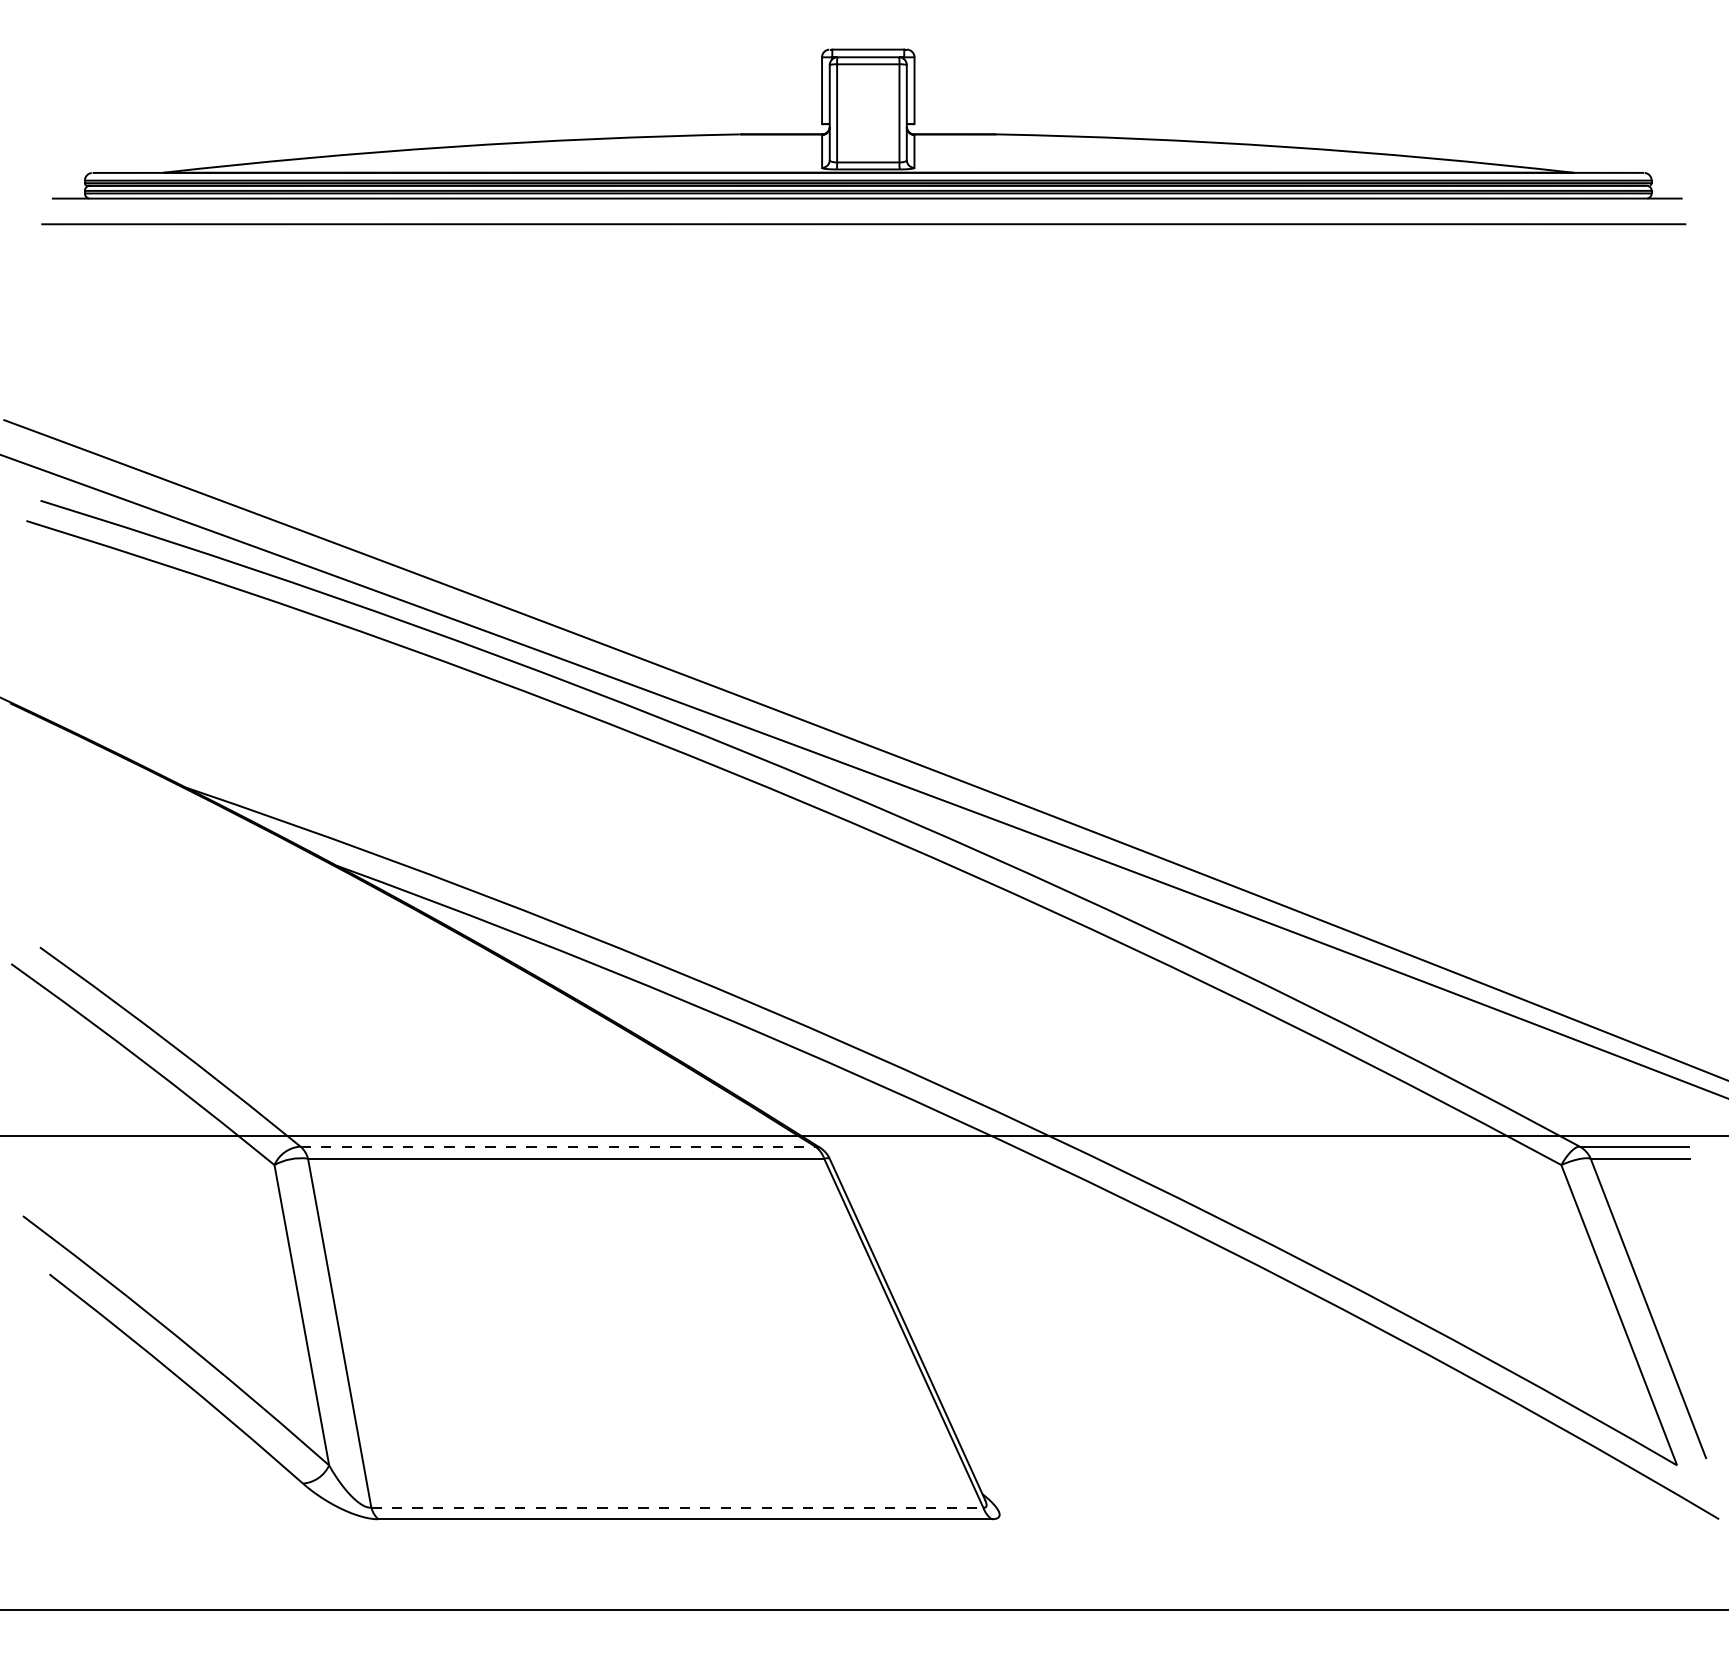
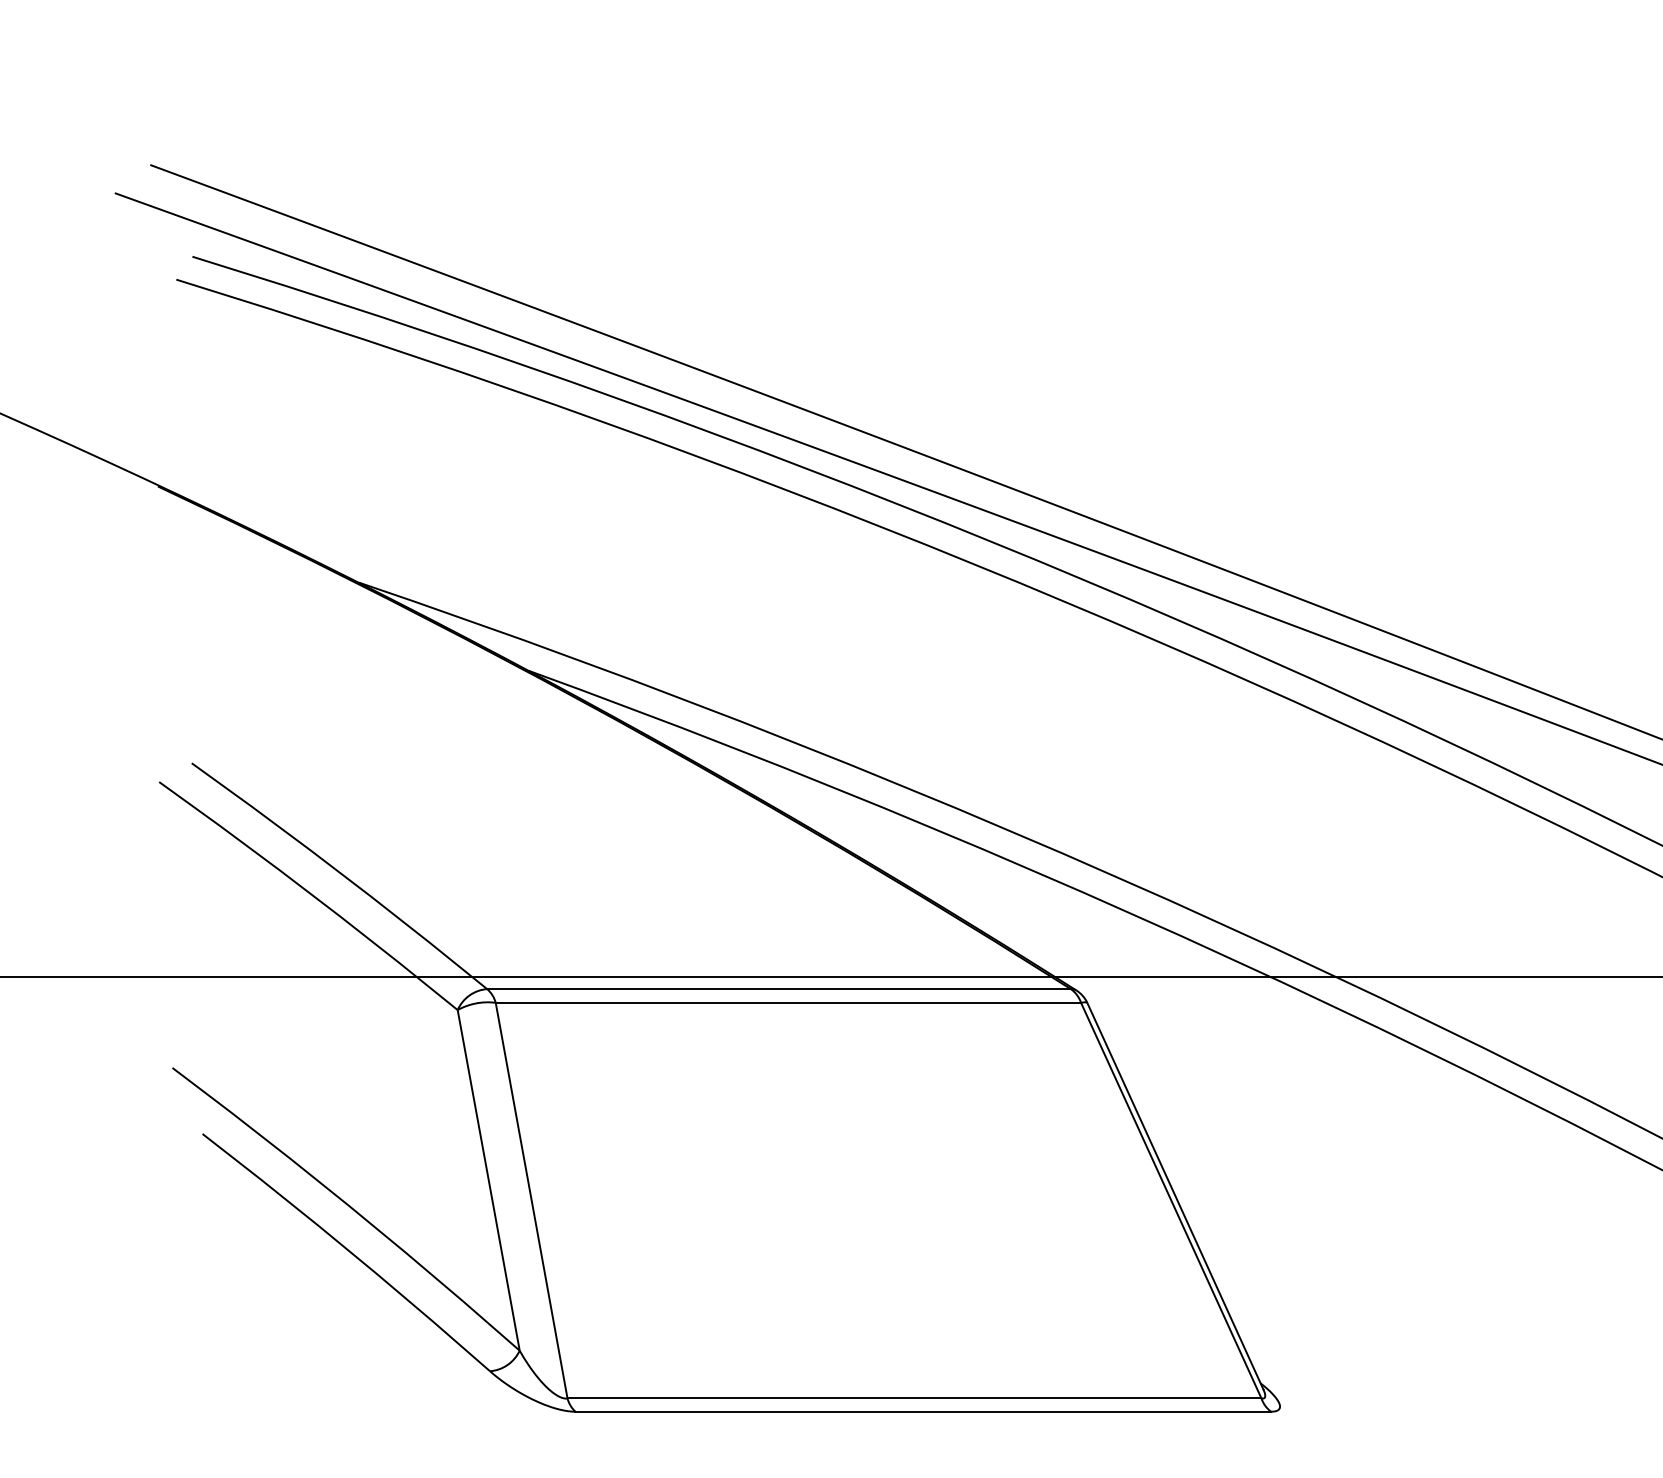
line: (558, 1146) -> (779, 989), dashed -> solid
line: (677, 1507) -> (914, 1398), dashed -> solid

